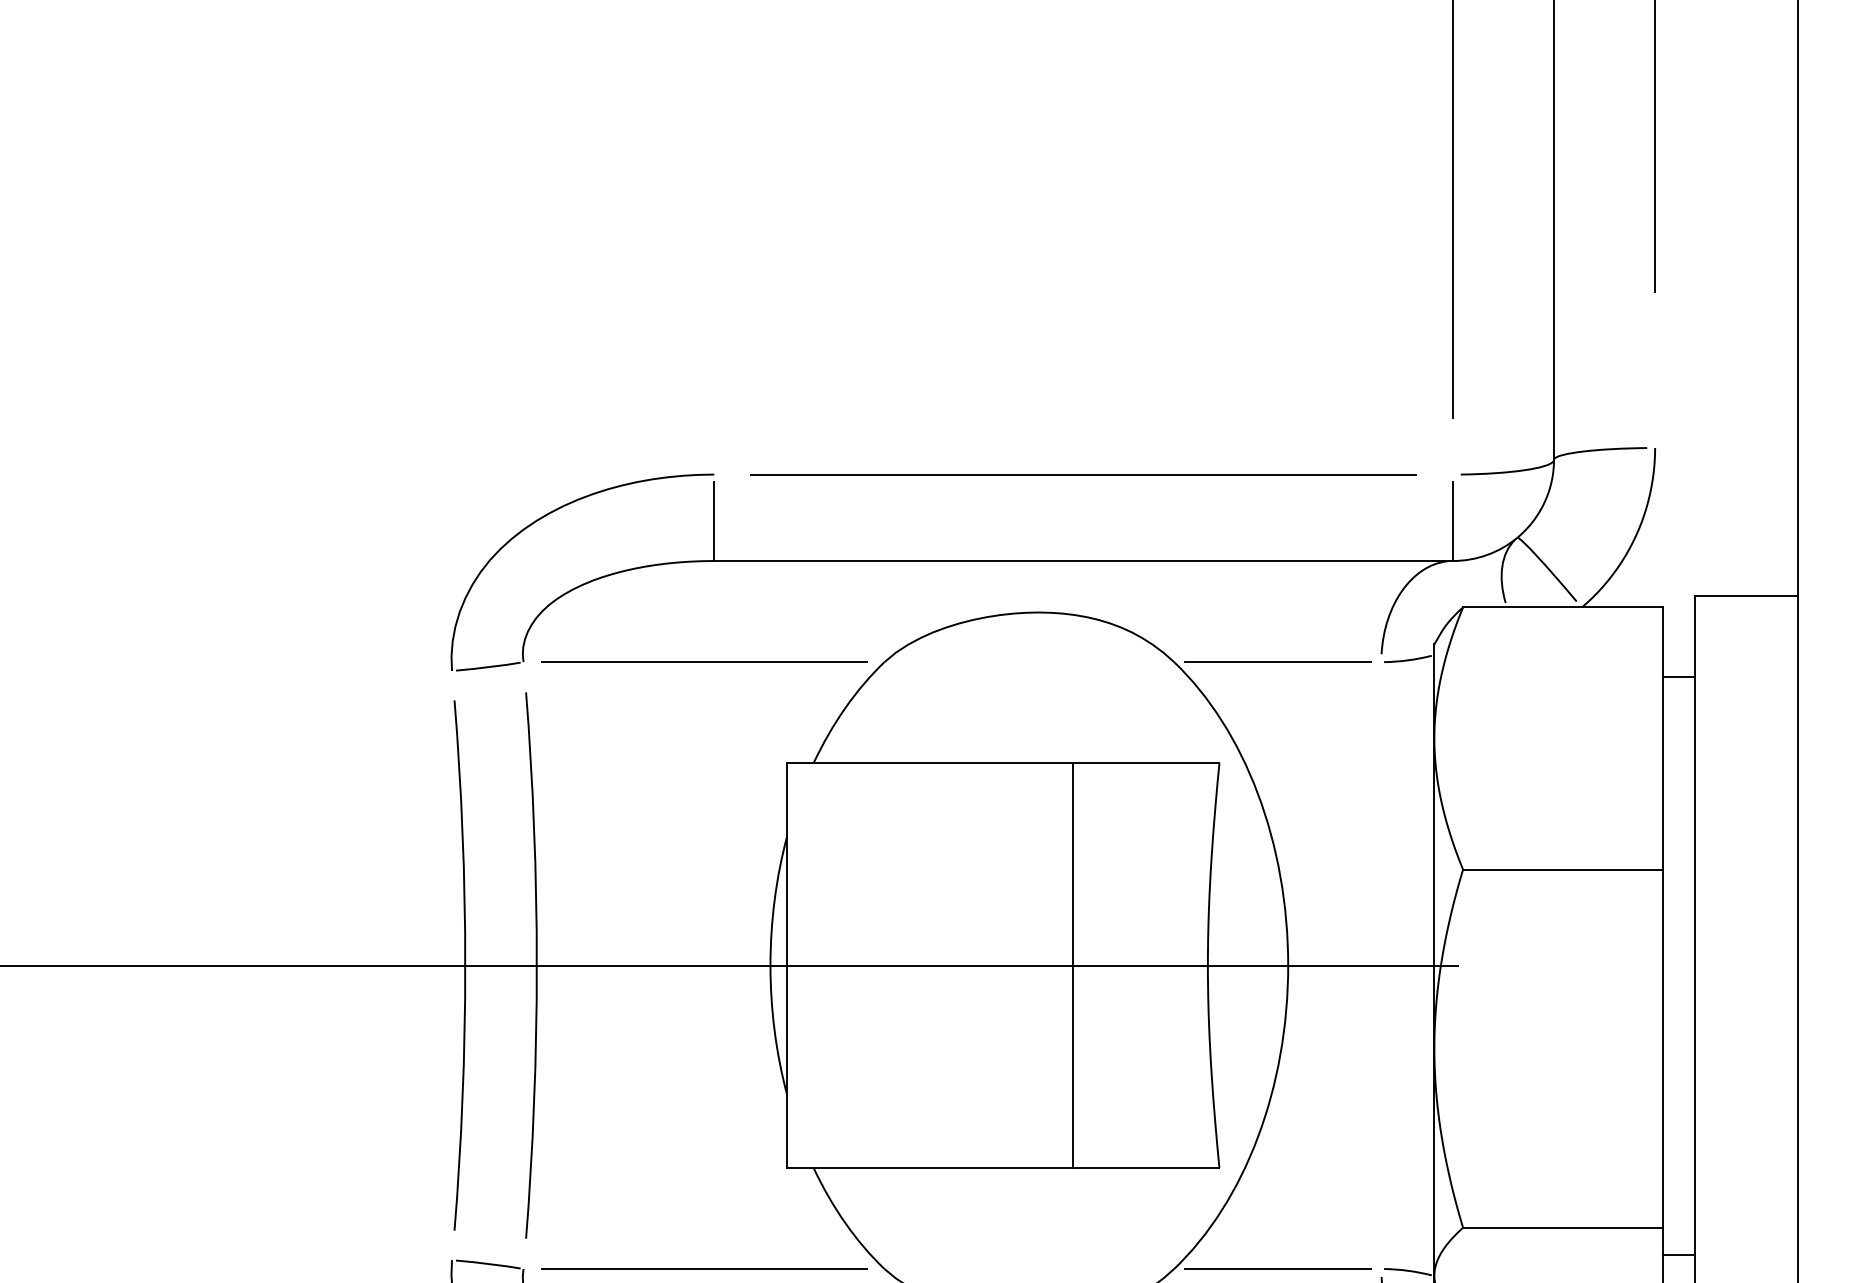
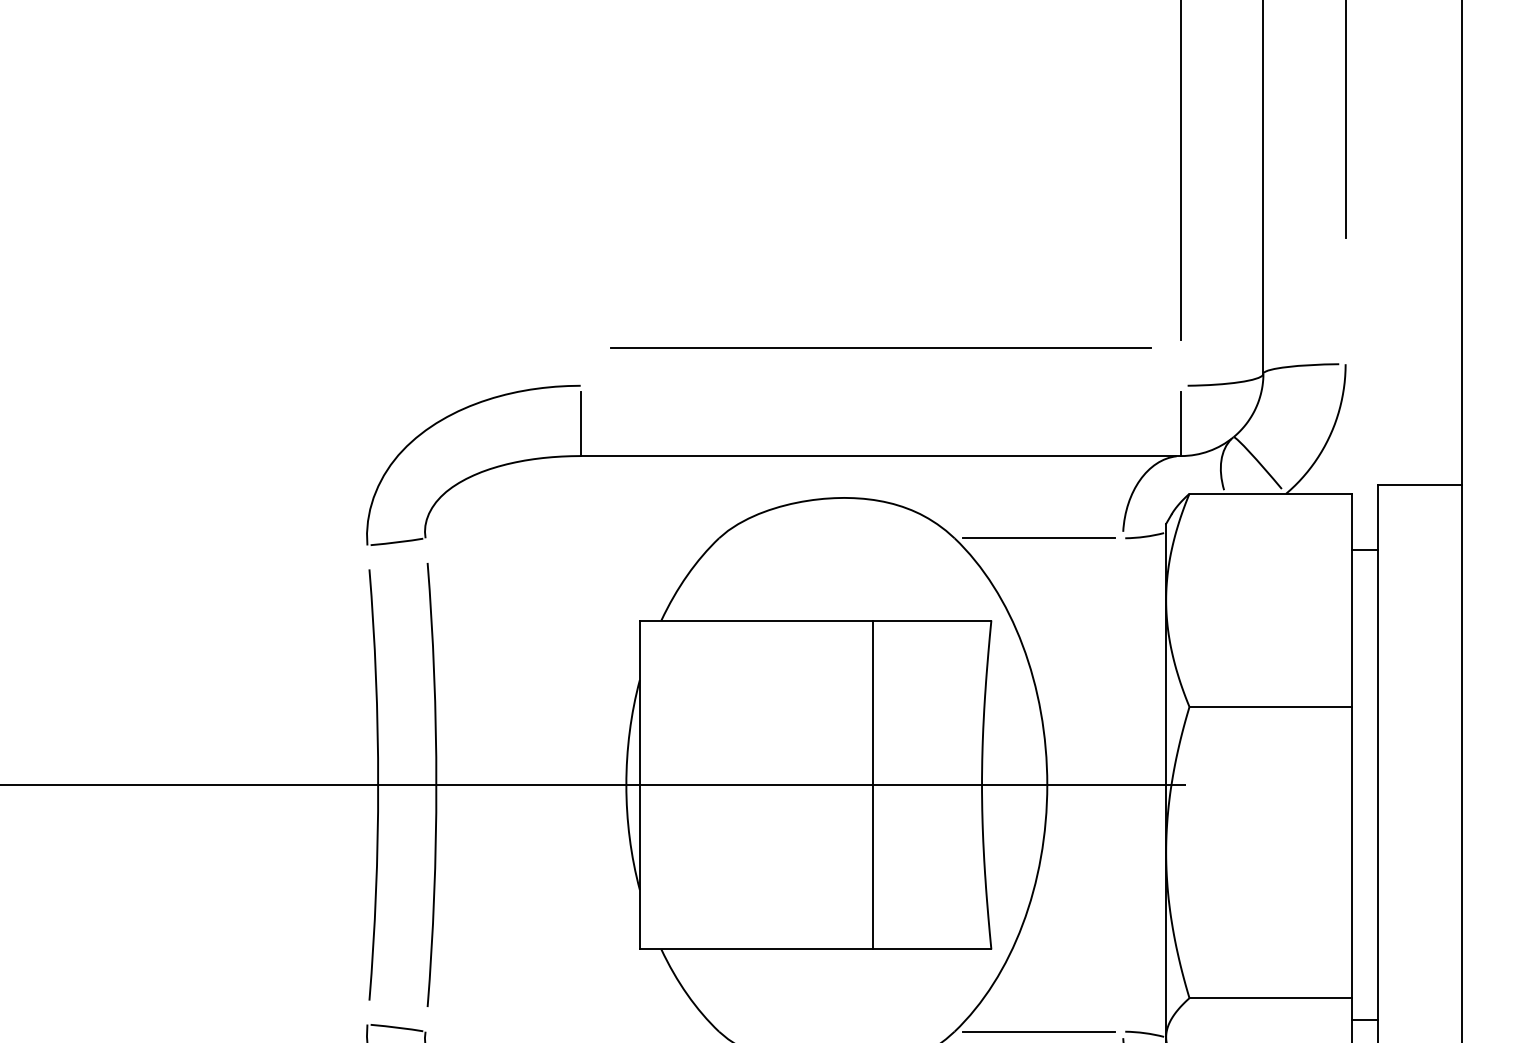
line: (1083, 474) -> (880, 347), moved
line: (704, 662) -> (572, 538), removed
line: (704, 1268) -> (572, 1031), removed

